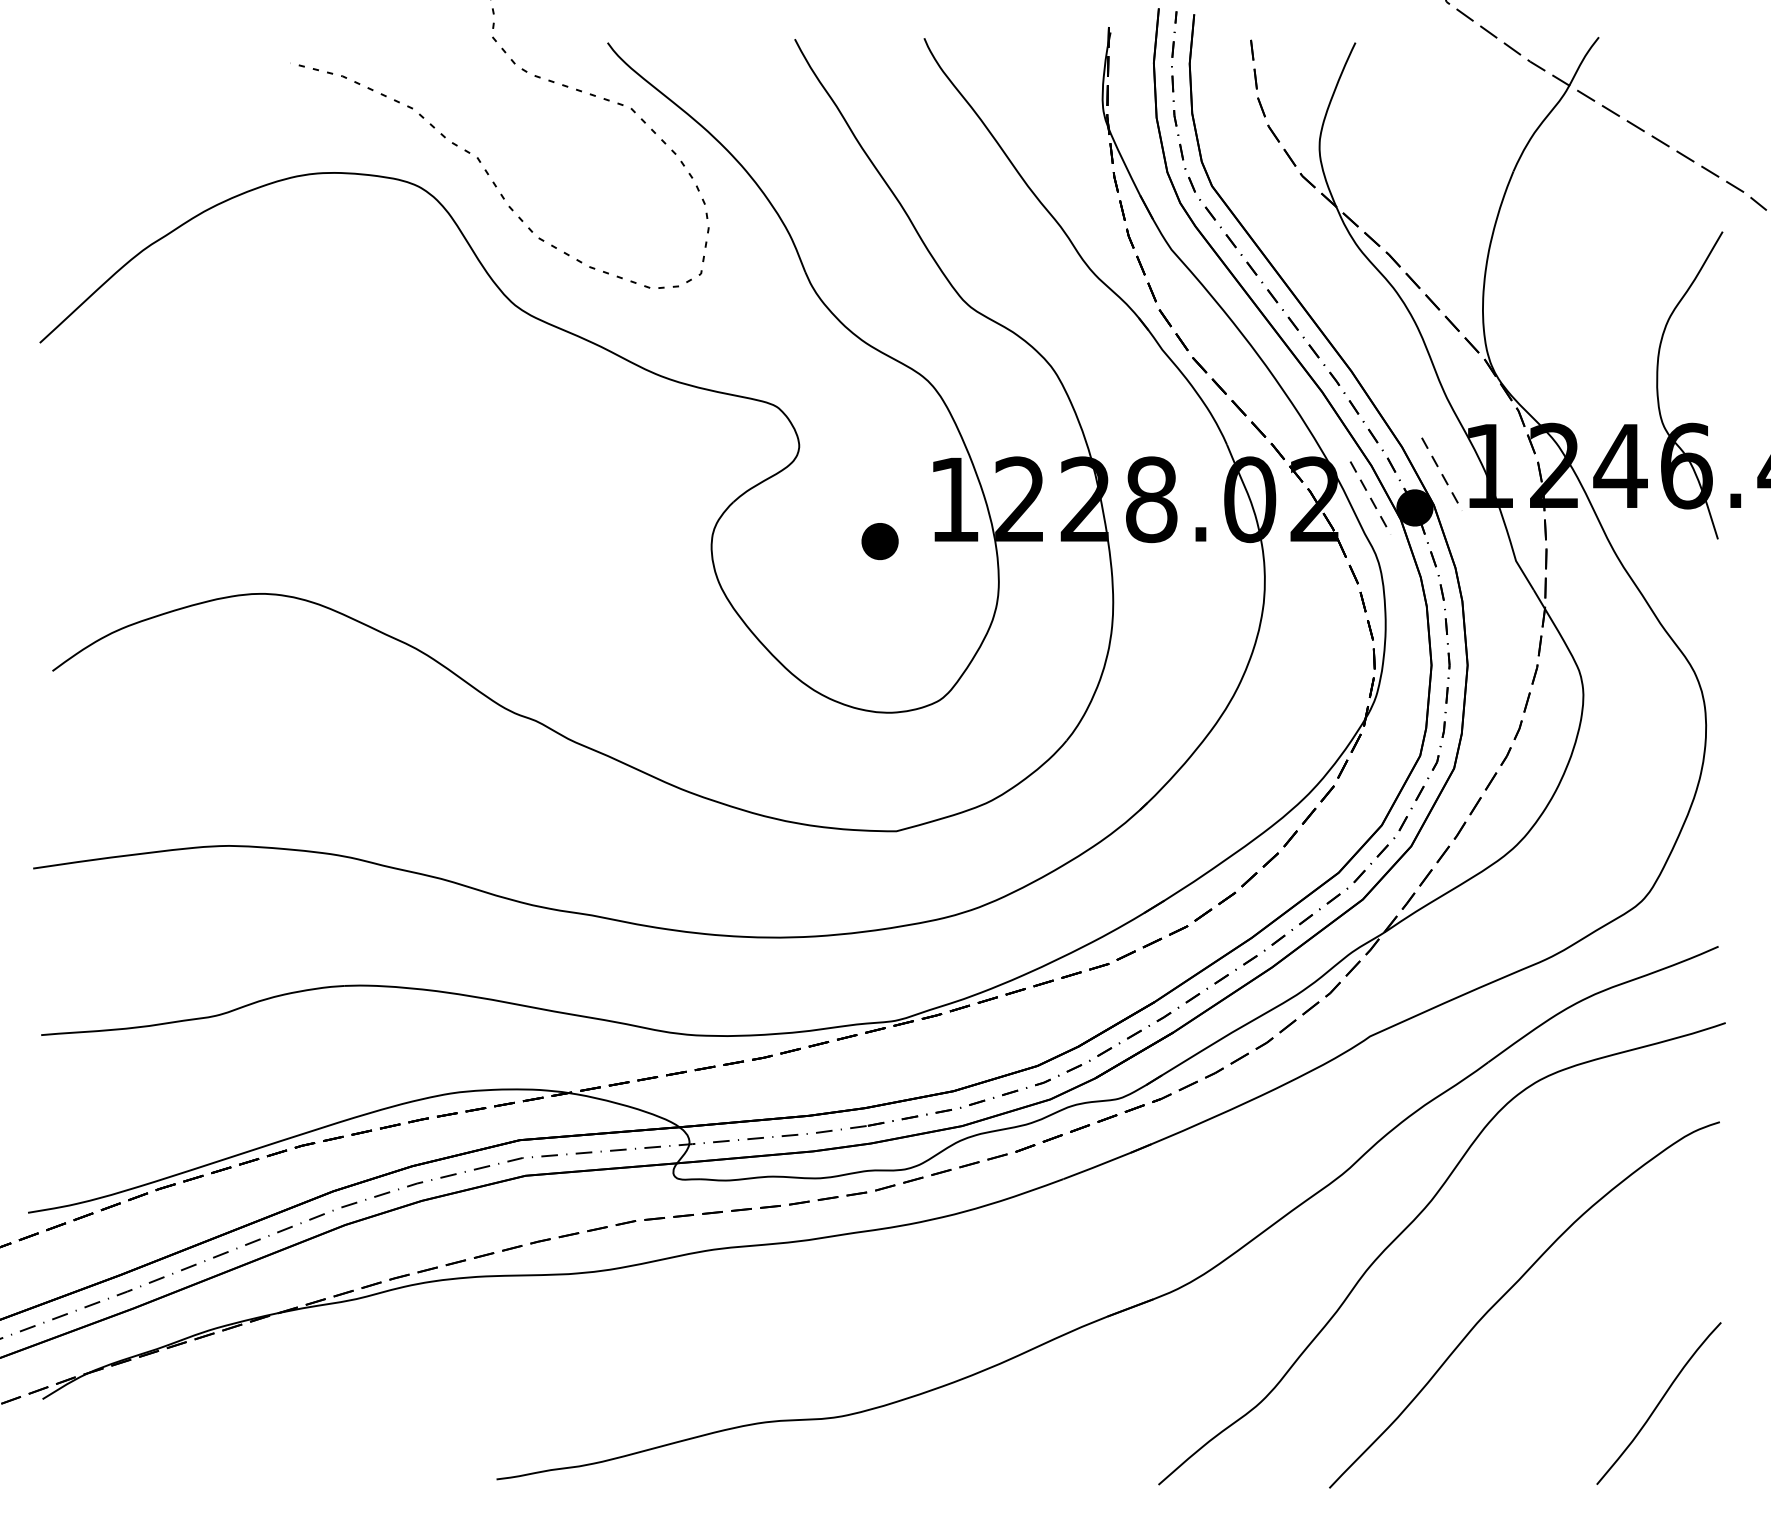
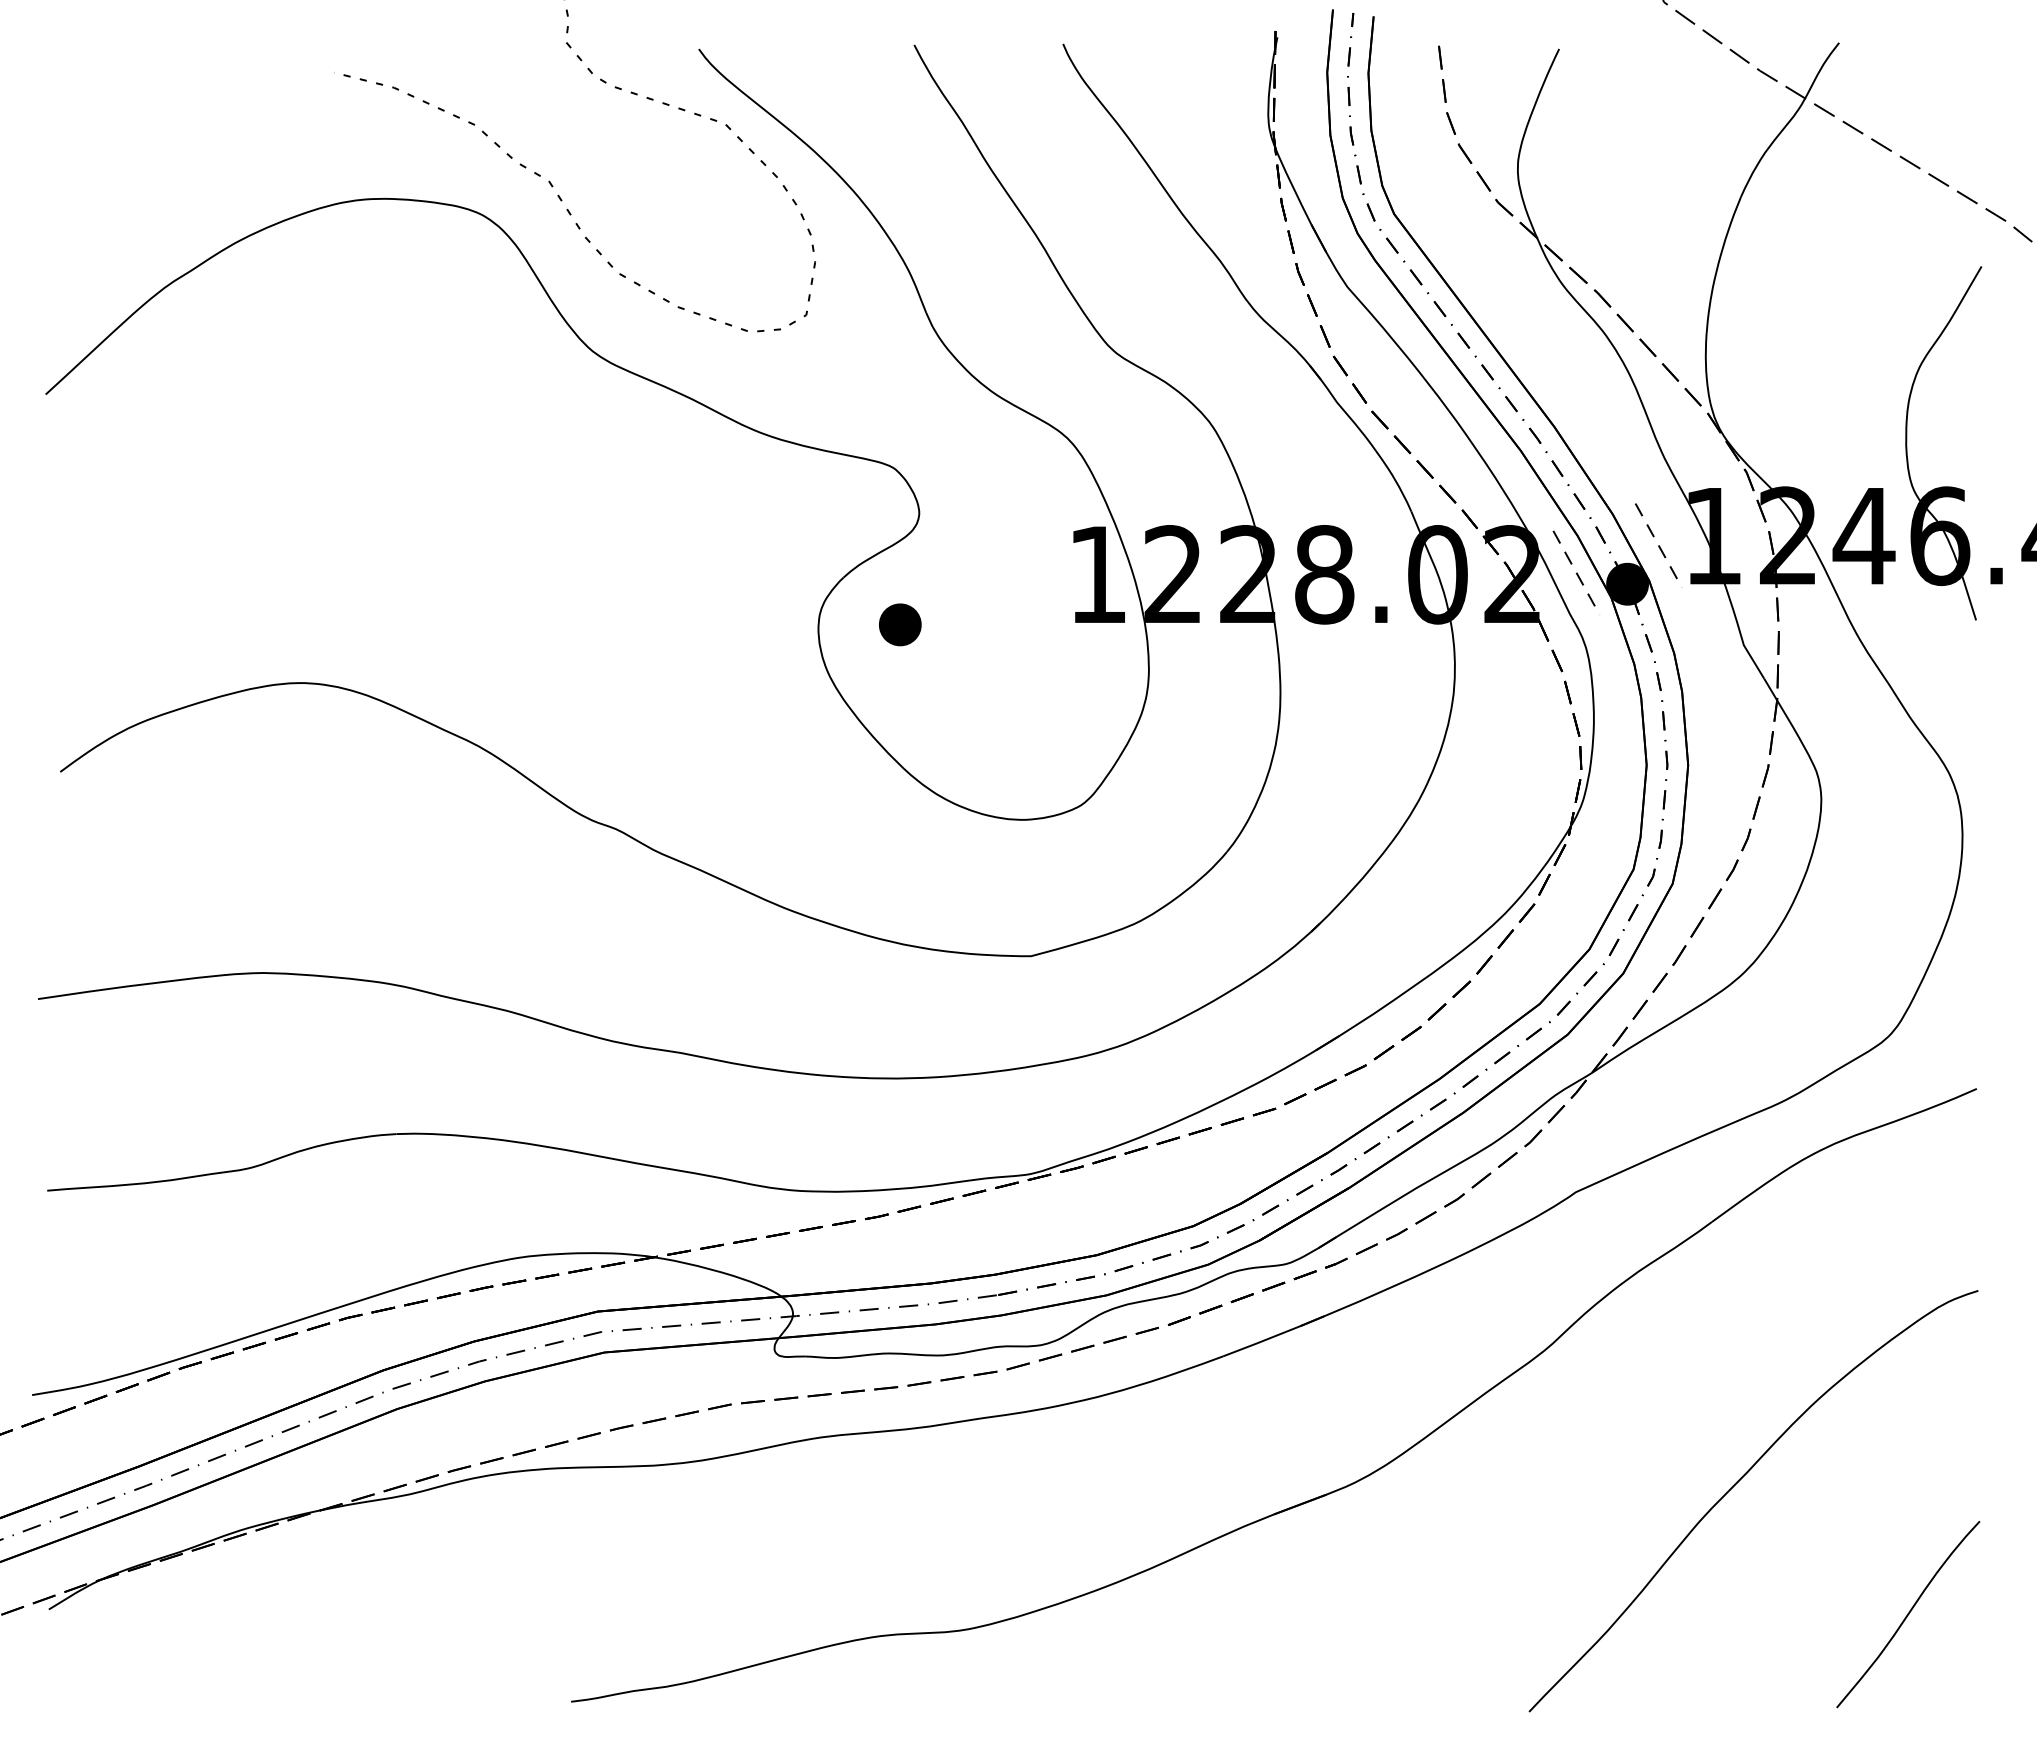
part: (880, 541) -> (900, 624), moved
curve: (1412, 1223) -> (1624, 1407), removed

